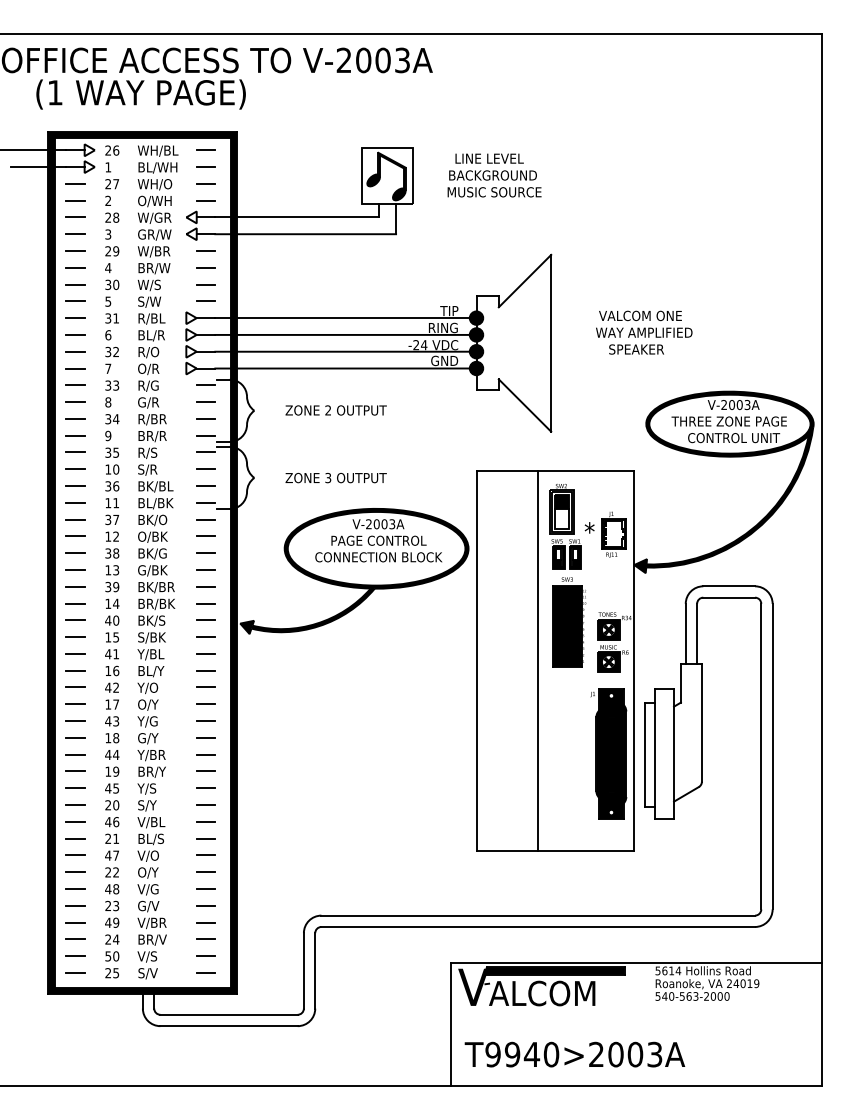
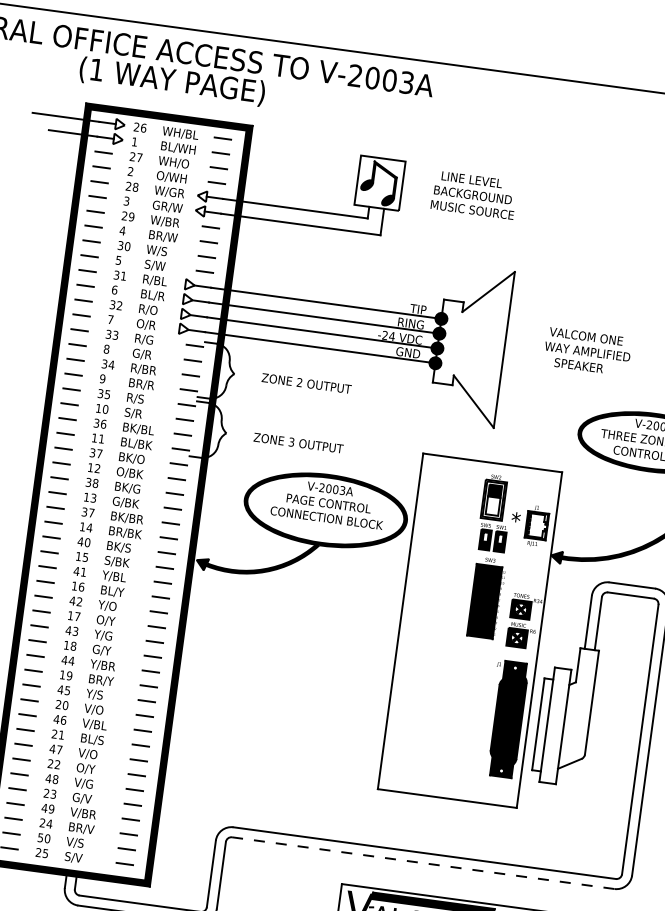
text: (116, 587) -> (91, 513), 39 -> 37
line: (537, 660) -> (454, 628), removed
text: (147, 805) -> (93, 709), S/Y -> V/O
line: (538, 926) -> (423, 862), solid -> dashed

